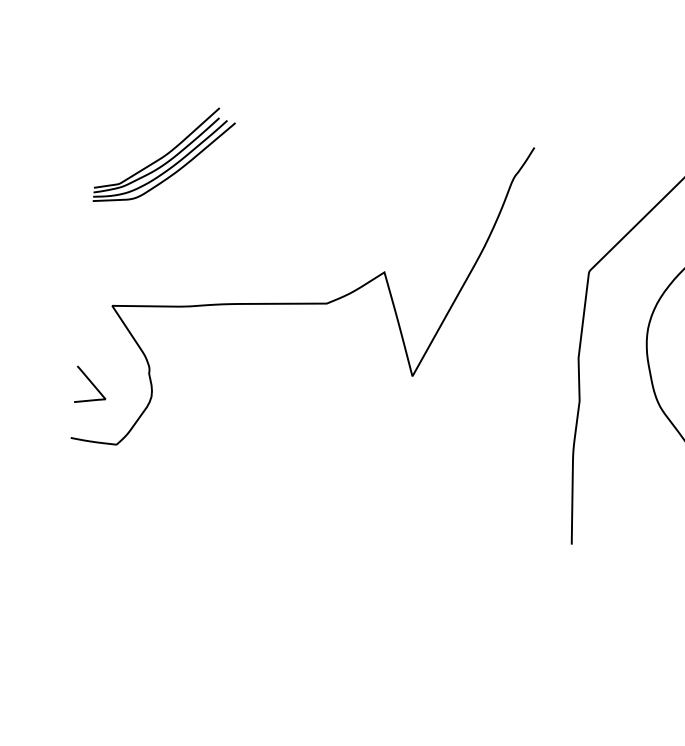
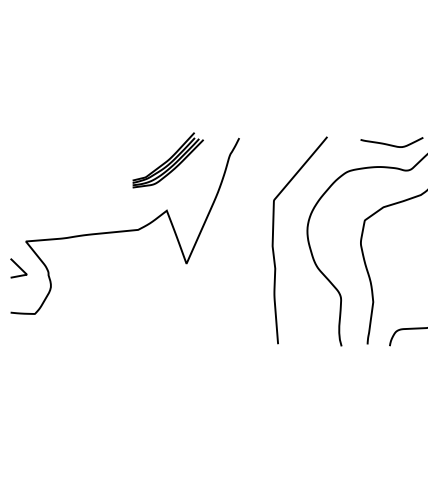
part: (163, 155) -> (167, 160), moved
curve: (90, 384) -> (18, 267), moved

